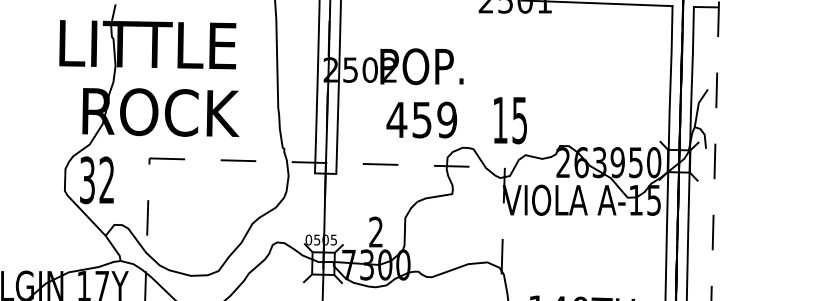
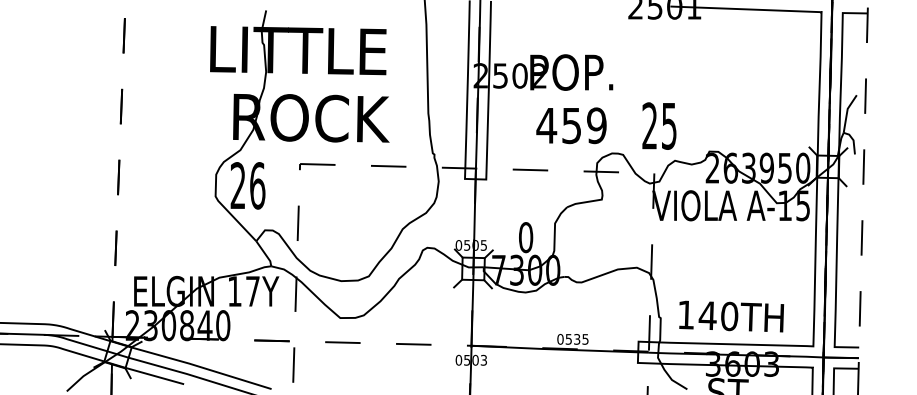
text: (500, 119) -> (649, 125), 15 -> 25
text: (96, 179) -> (247, 185), 32 -> 26
text: (376, 232) -> (526, 237), 2 -> 0

